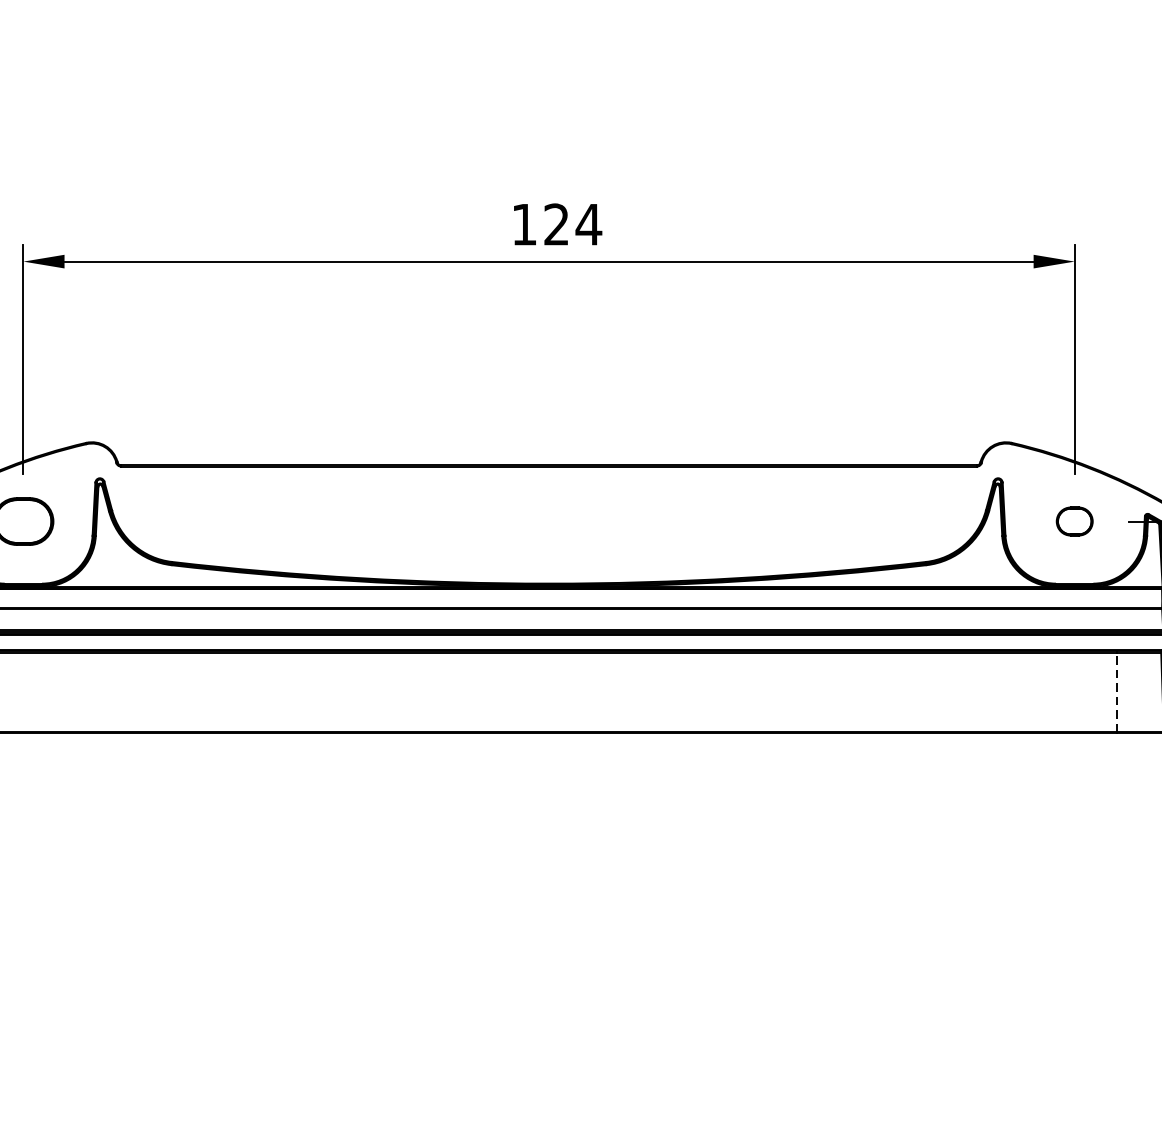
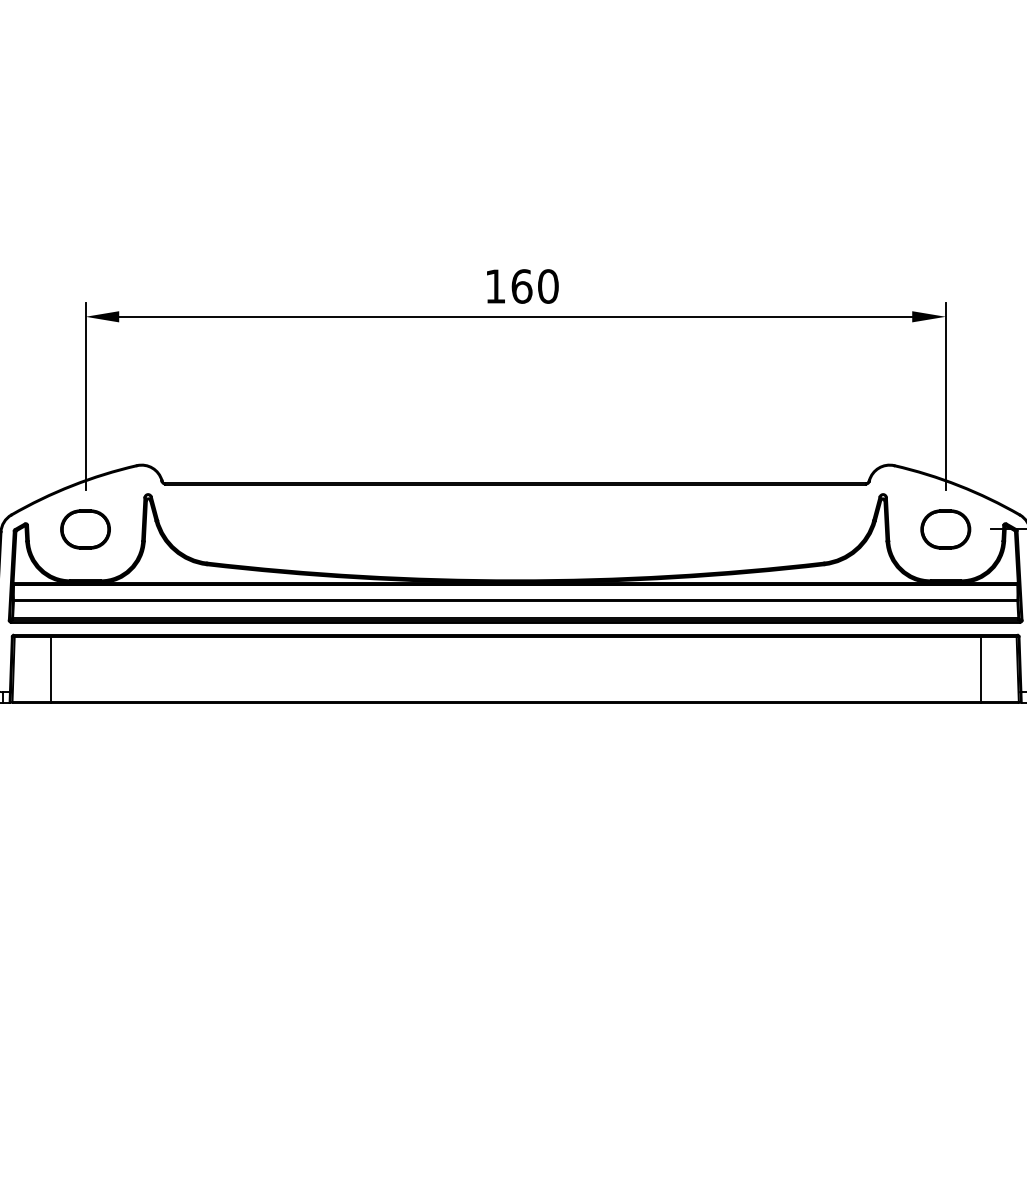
text: (573, 224) -> (535, 286), 124 -> 160
part: (1074, 521) -> (945, 529), size x1.67
line: (1117, 692) -> (980, 669), dashed -> solid

